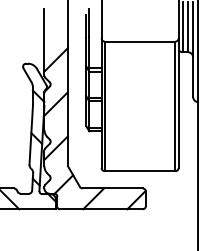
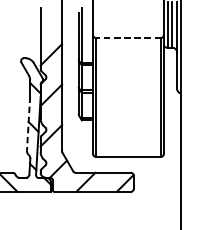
line: (139, 41) -> (127, 37), solid -> dashed
line: (31, 135) -> (28, 124), solid -> dashed

